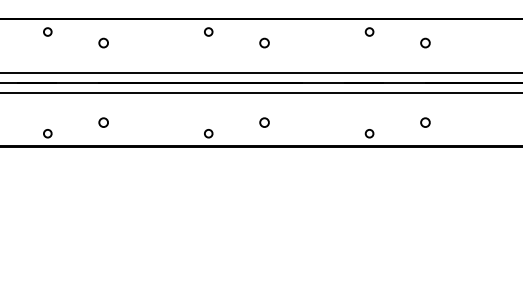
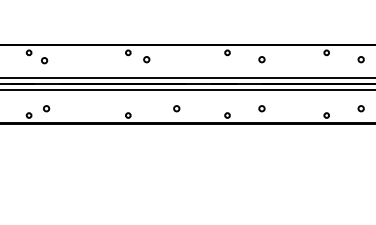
circle: (103, 42) -> (44, 60), moved
circle: (264, 42) -> (146, 59), moved
circle: (103, 122) -> (46, 108), moved
circle: (264, 122) -> (176, 108), moved

